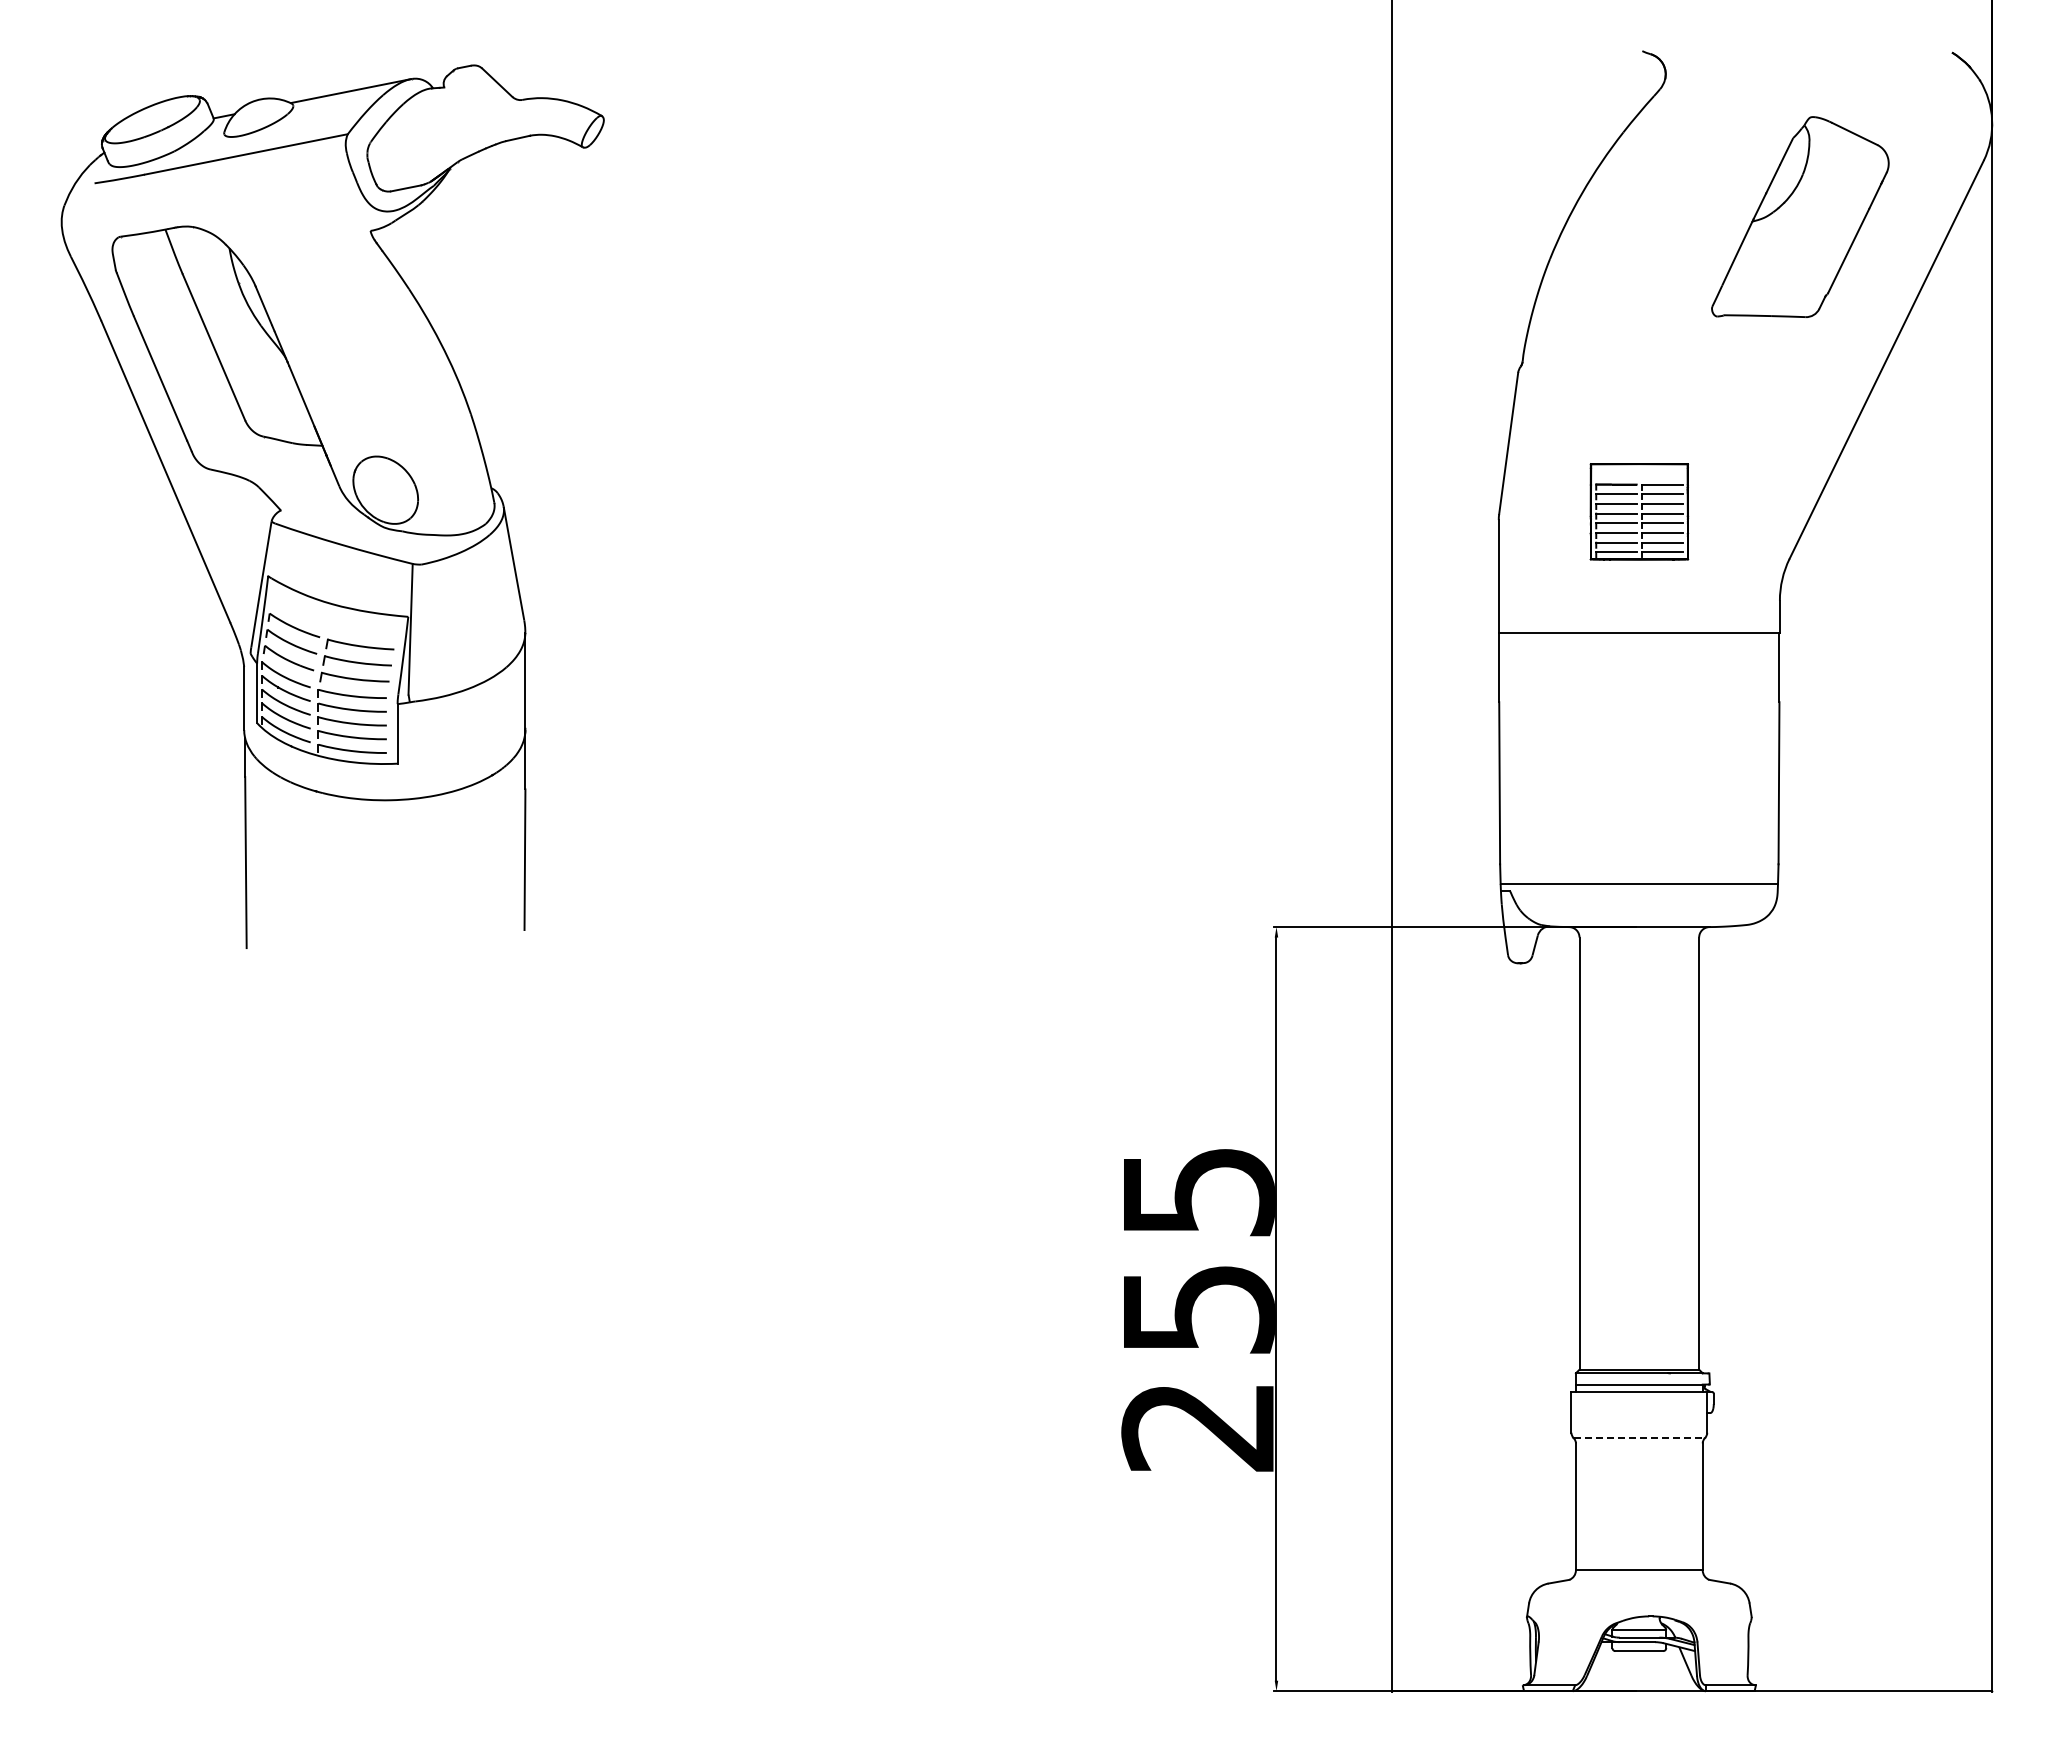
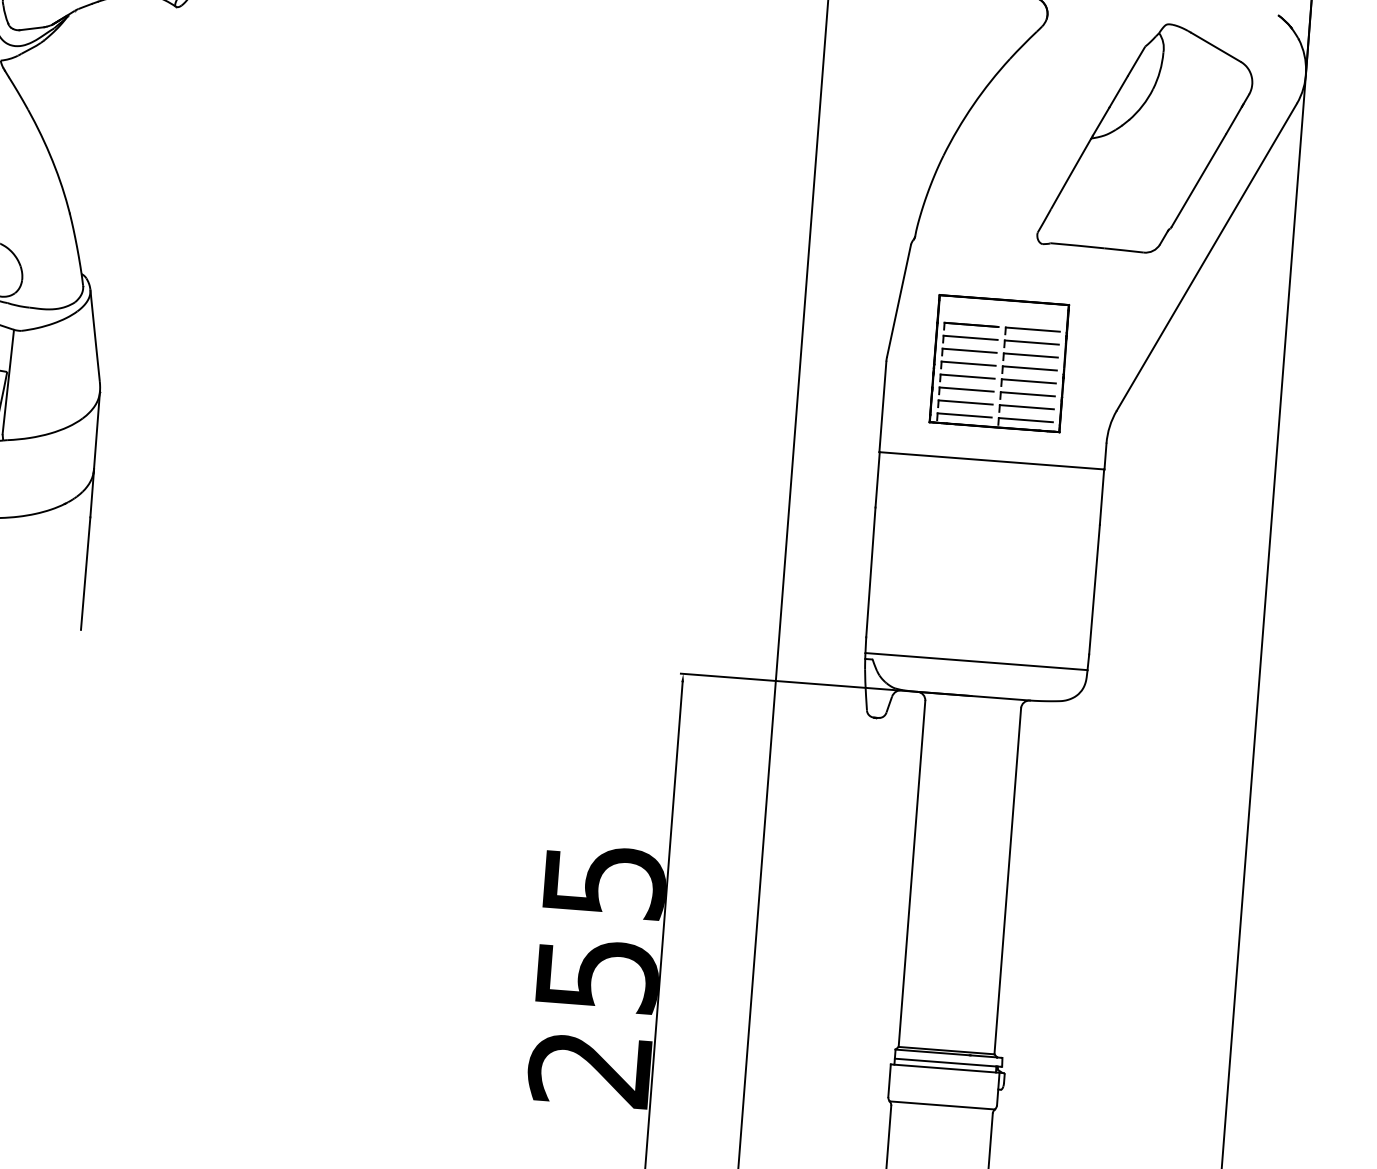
part: (1800, 216) -> (1146, 137), size x1.43
part: (1639, 511) -> (999, 363), size x1.67
line: (1639, 1438) -> (942, 1105), dashed -> solid

